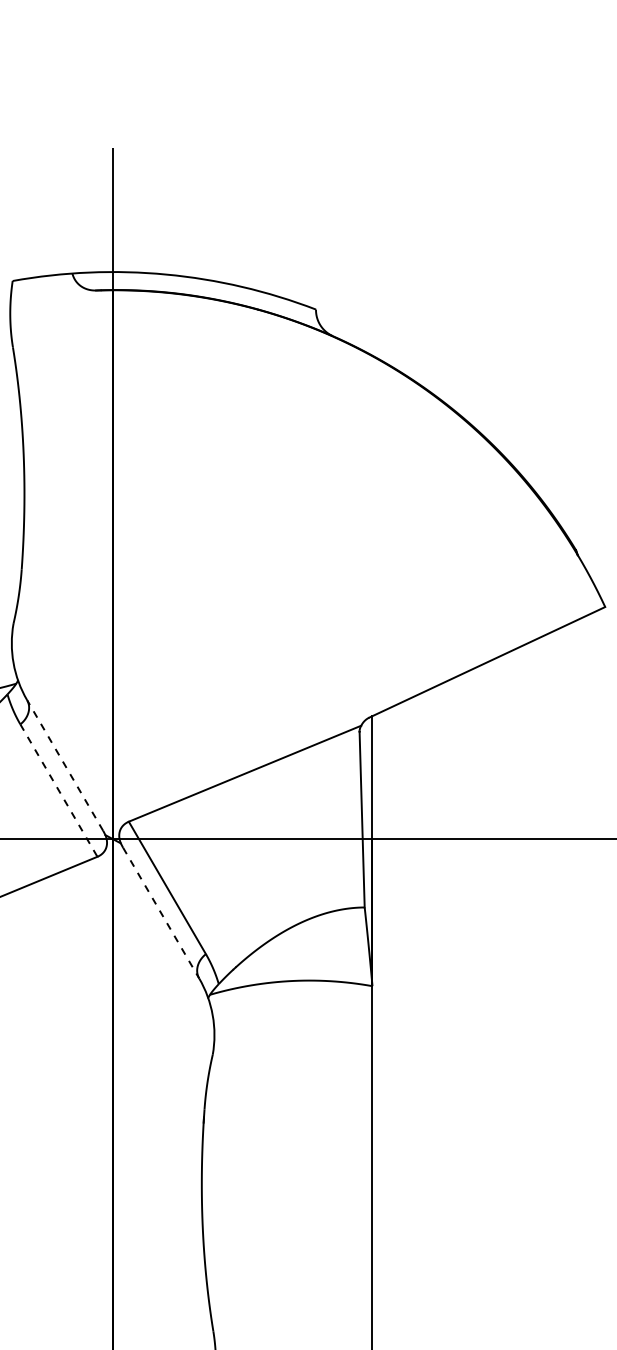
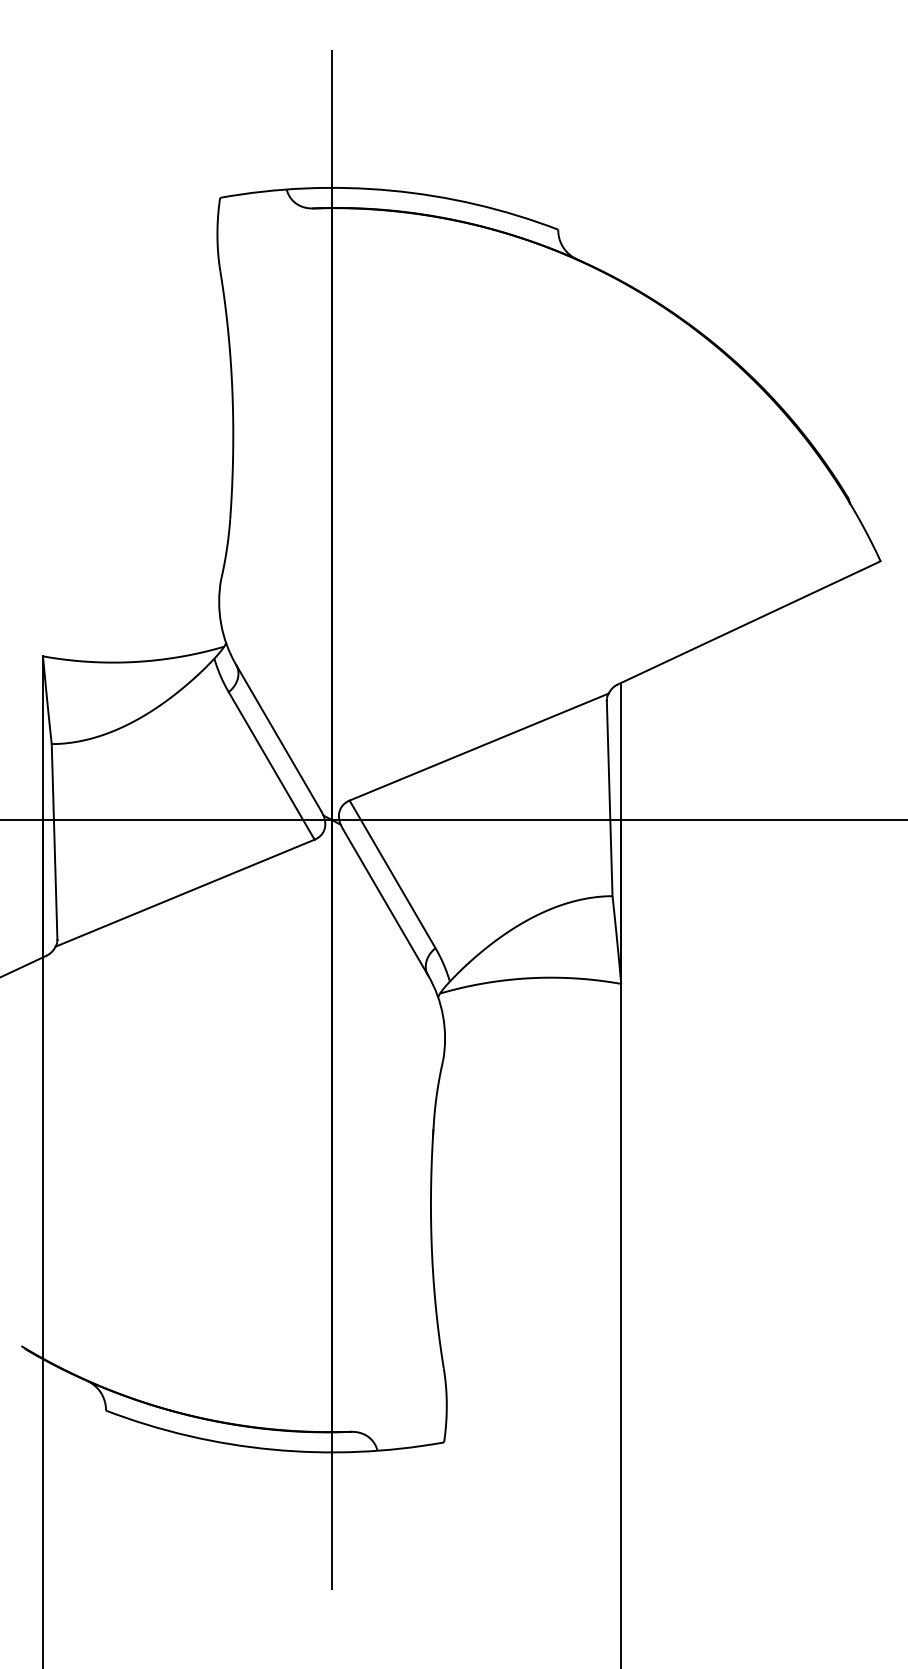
line: (65, 765) -> (278, 737), dashed -> solid
line: (58, 791) -> (271, 766), dashed -> solid
line: (161, 913) -> (385, 902), dashed -> solid

